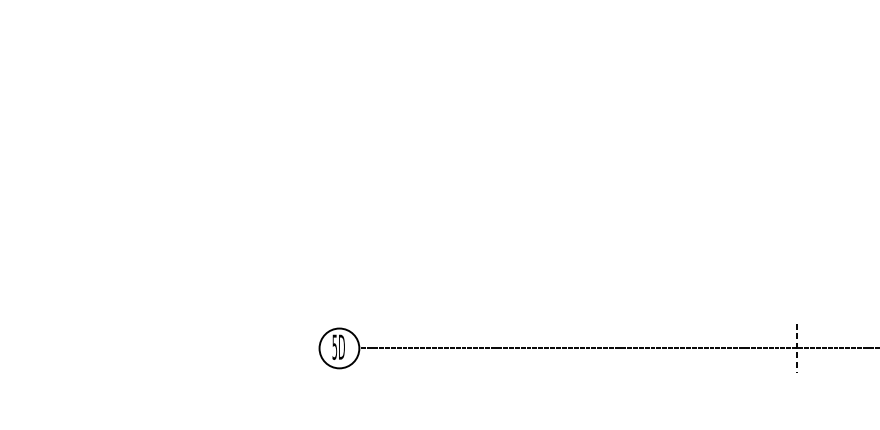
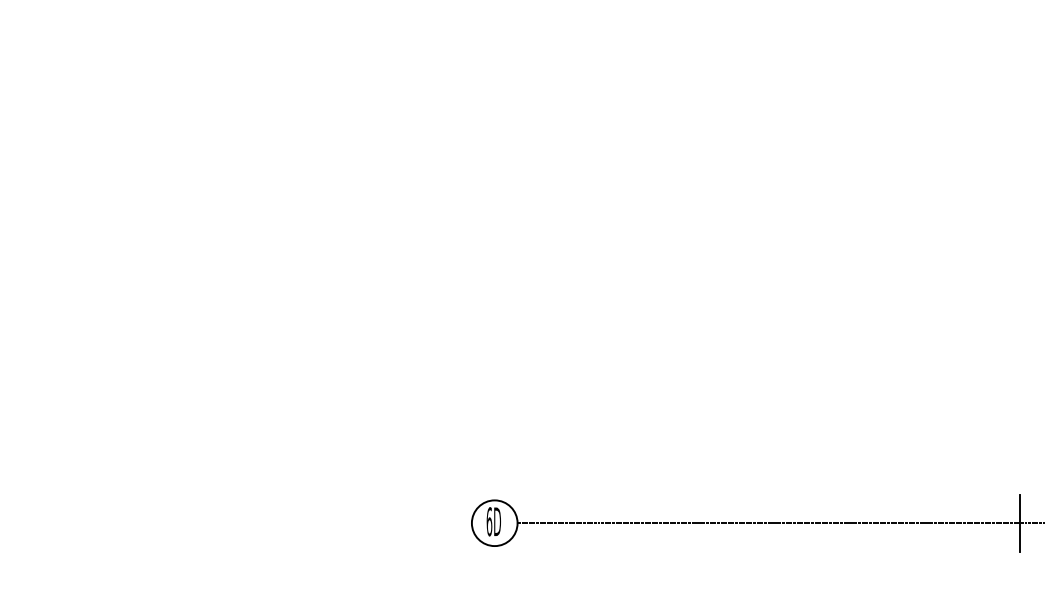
text: (334, 346) -> (489, 521), 5D -> 6D
line: (796, 348) -> (1019, 523), dashed -> solid

